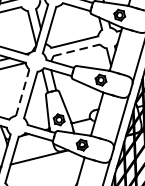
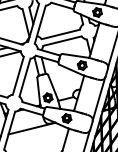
line: (76, 50) -> (62, 41), dashed -> solid
line: (22, 92) -> (18, 75), dashed -> solid

